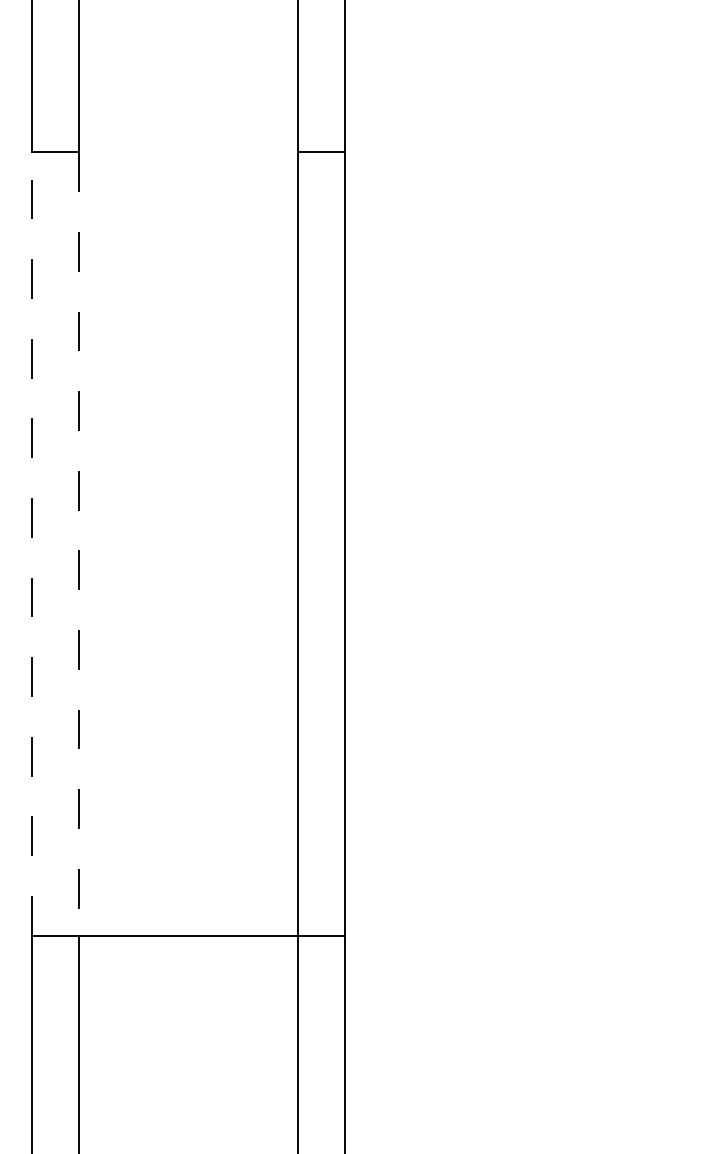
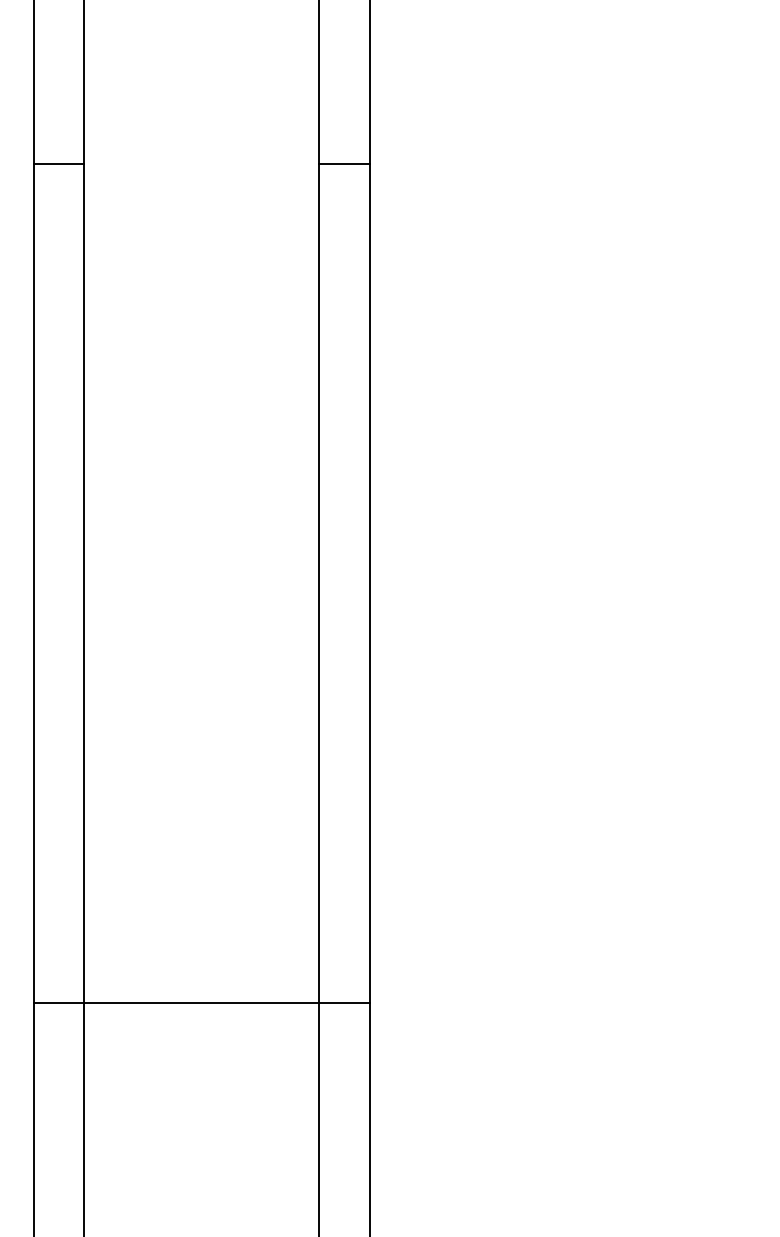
line: (31, 544) -> (33, 583), dashed -> solid
line: (78, 544) -> (84, 583), dashed -> solid

